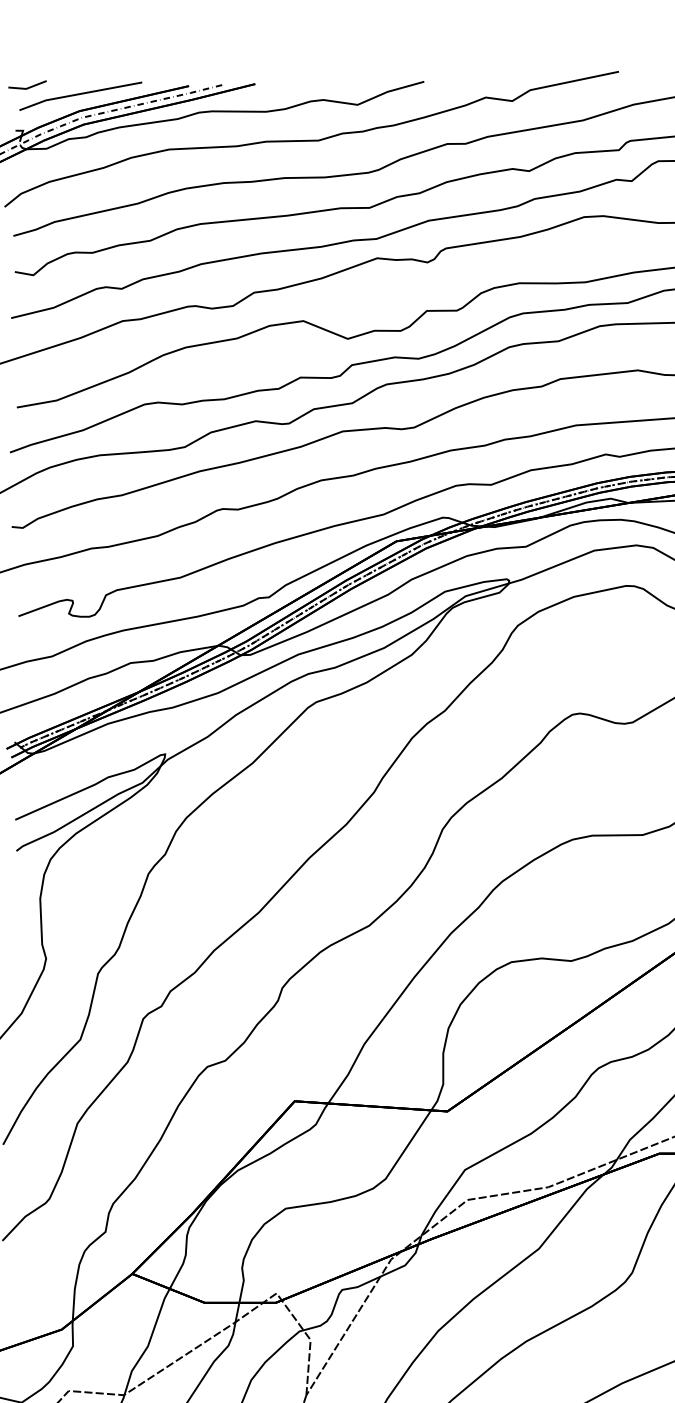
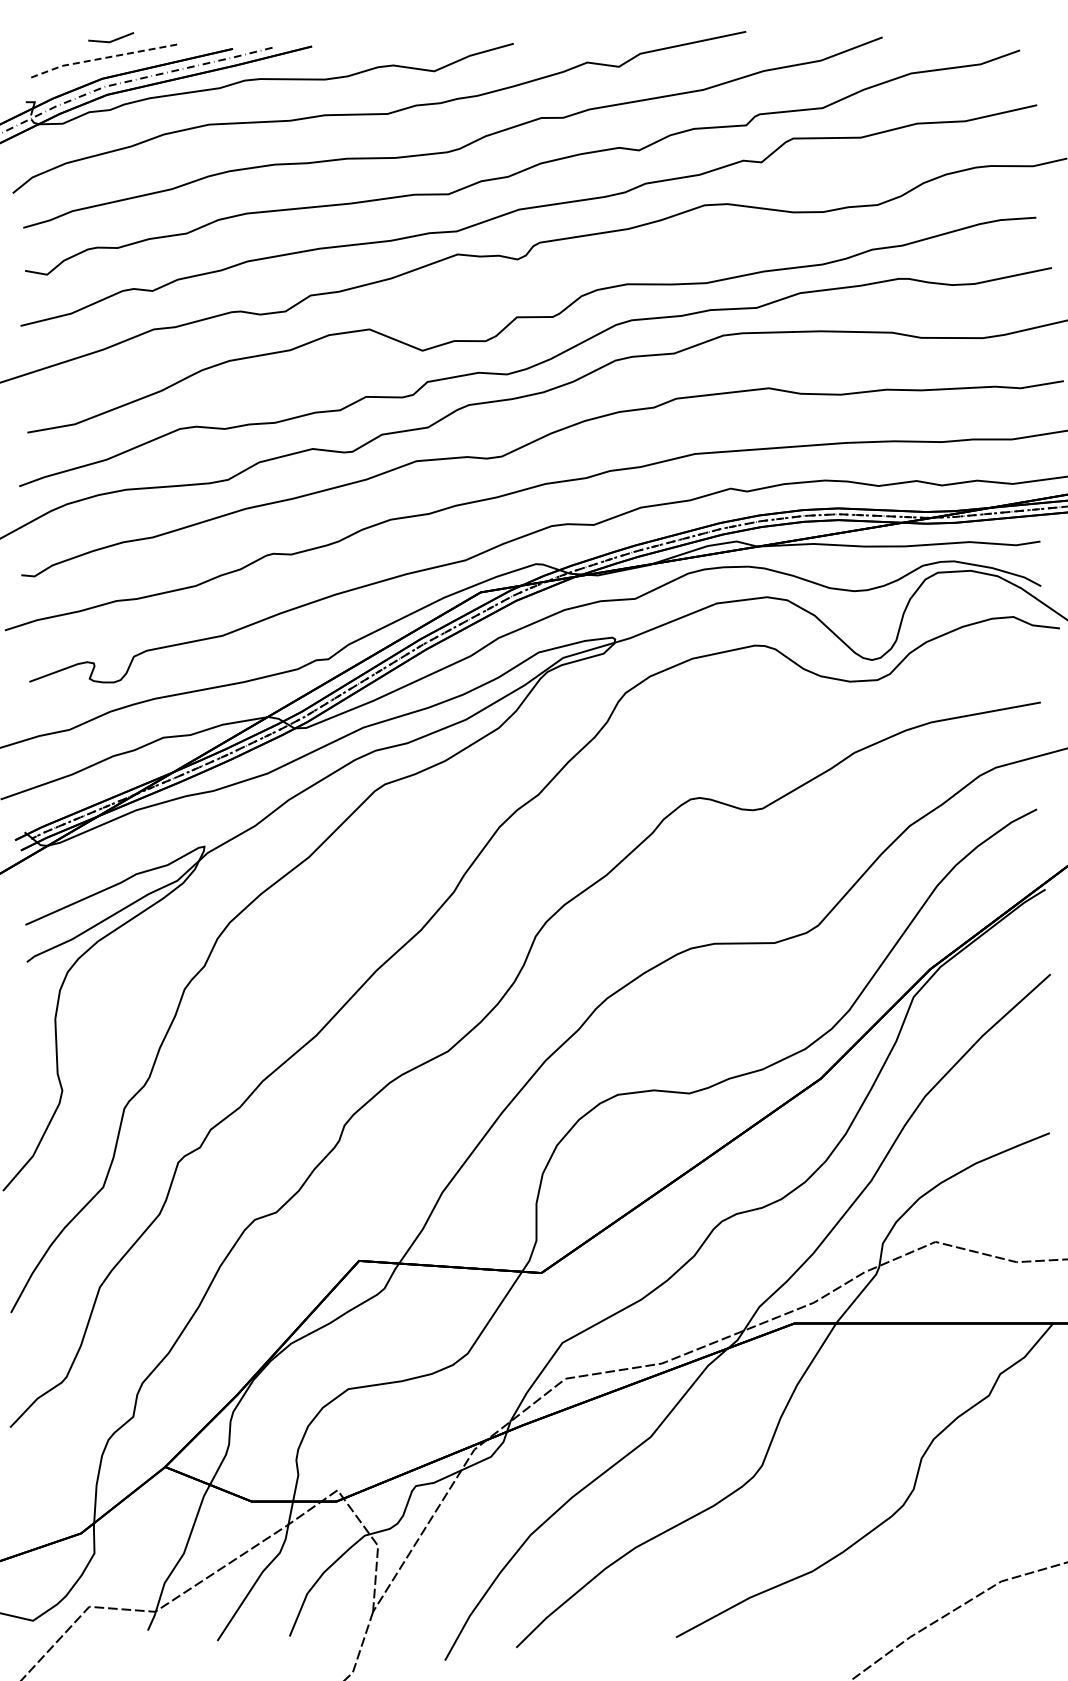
line: (29, 86) -> (113, 39), moved
line: (79, 94) -> (102, 58), solid -> dashed

